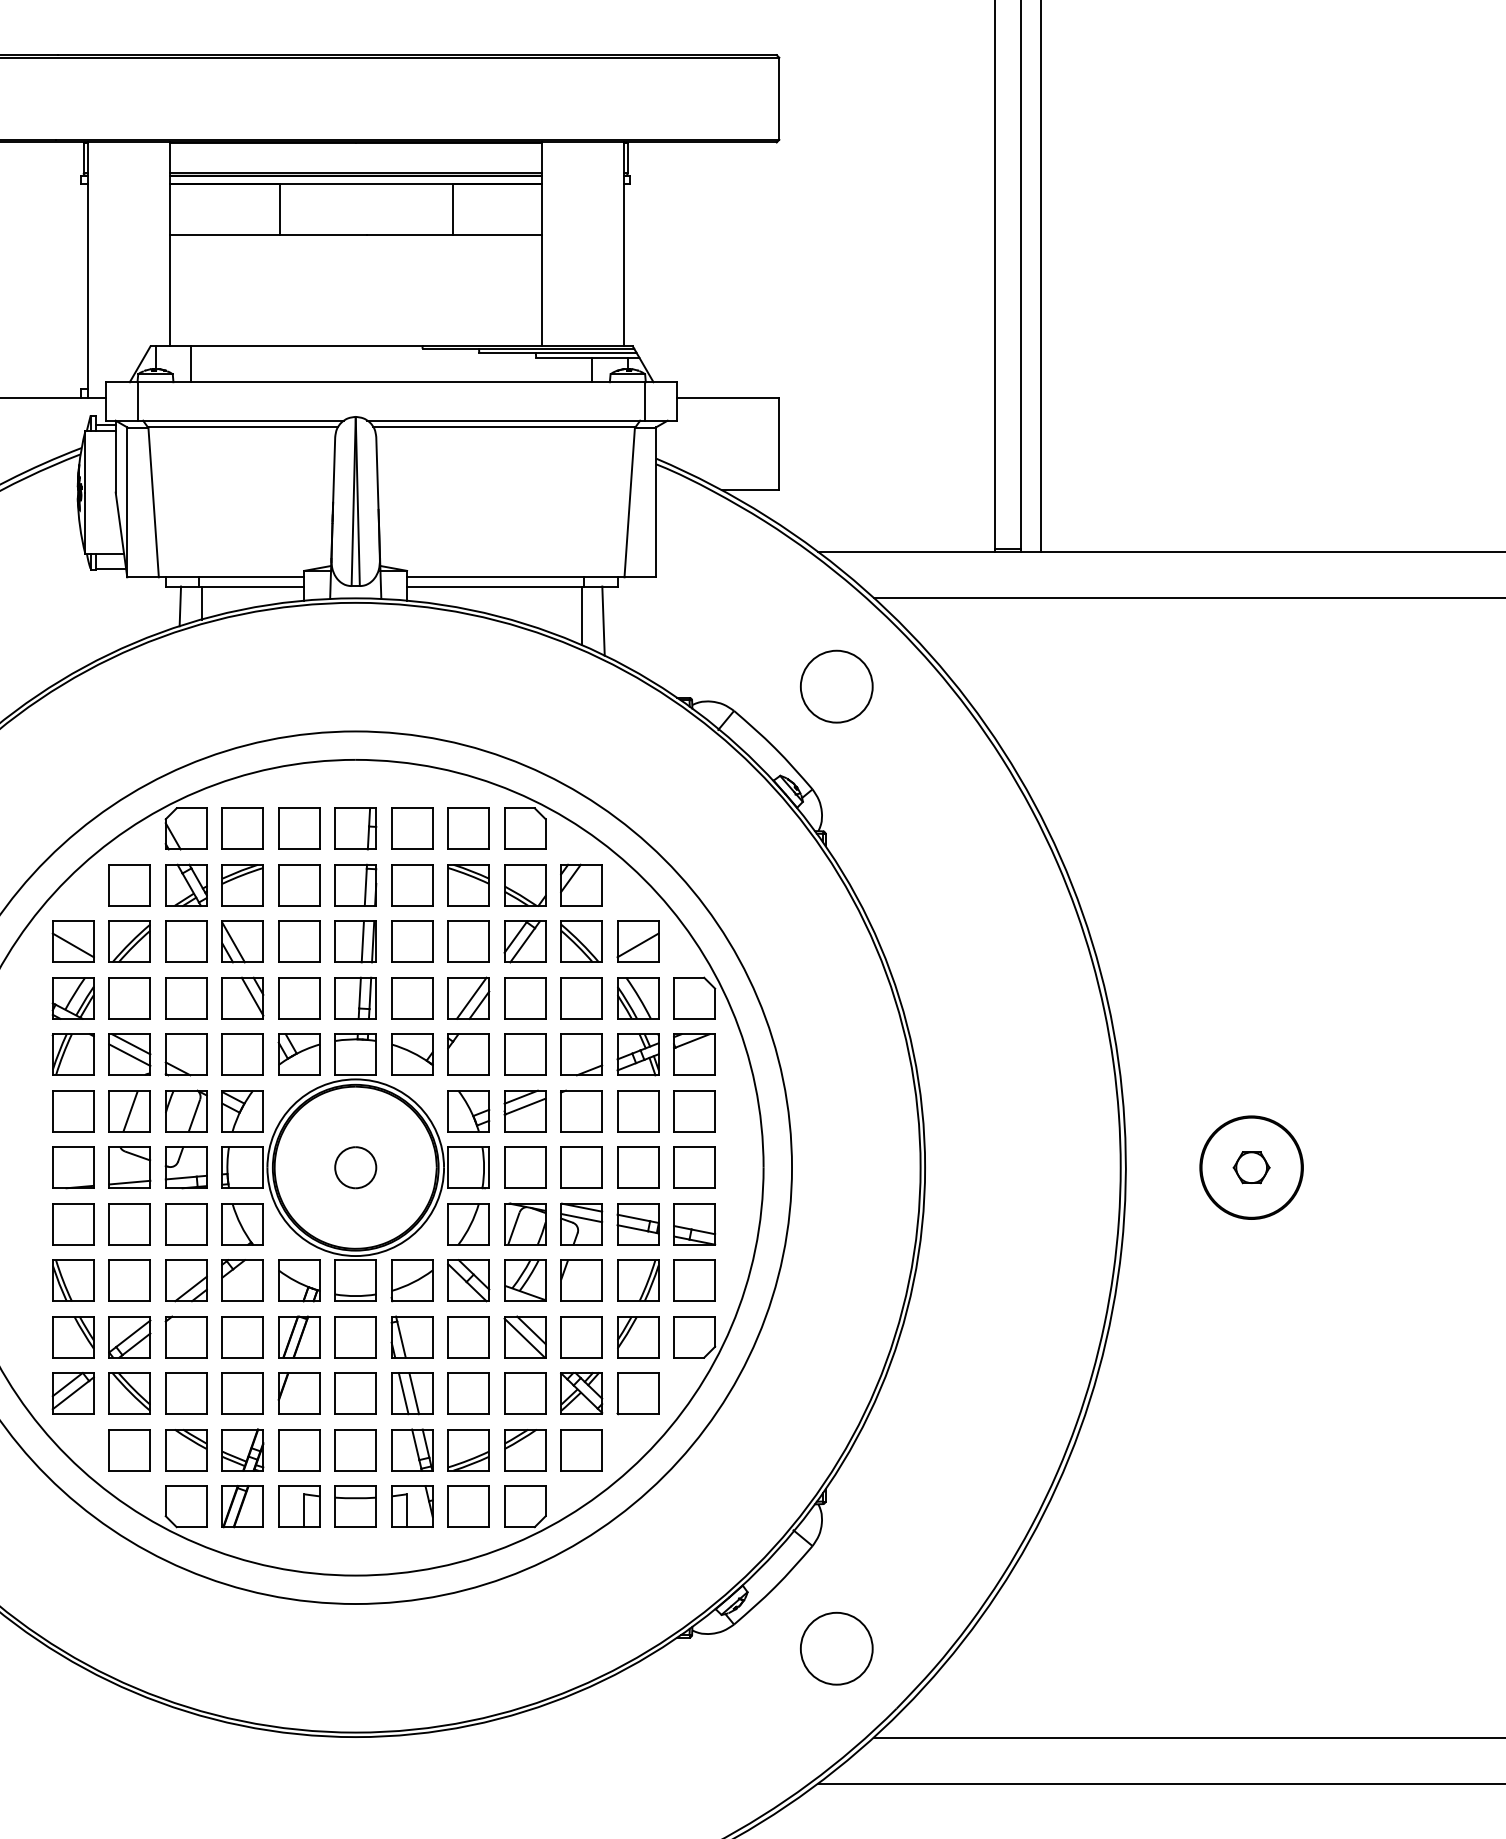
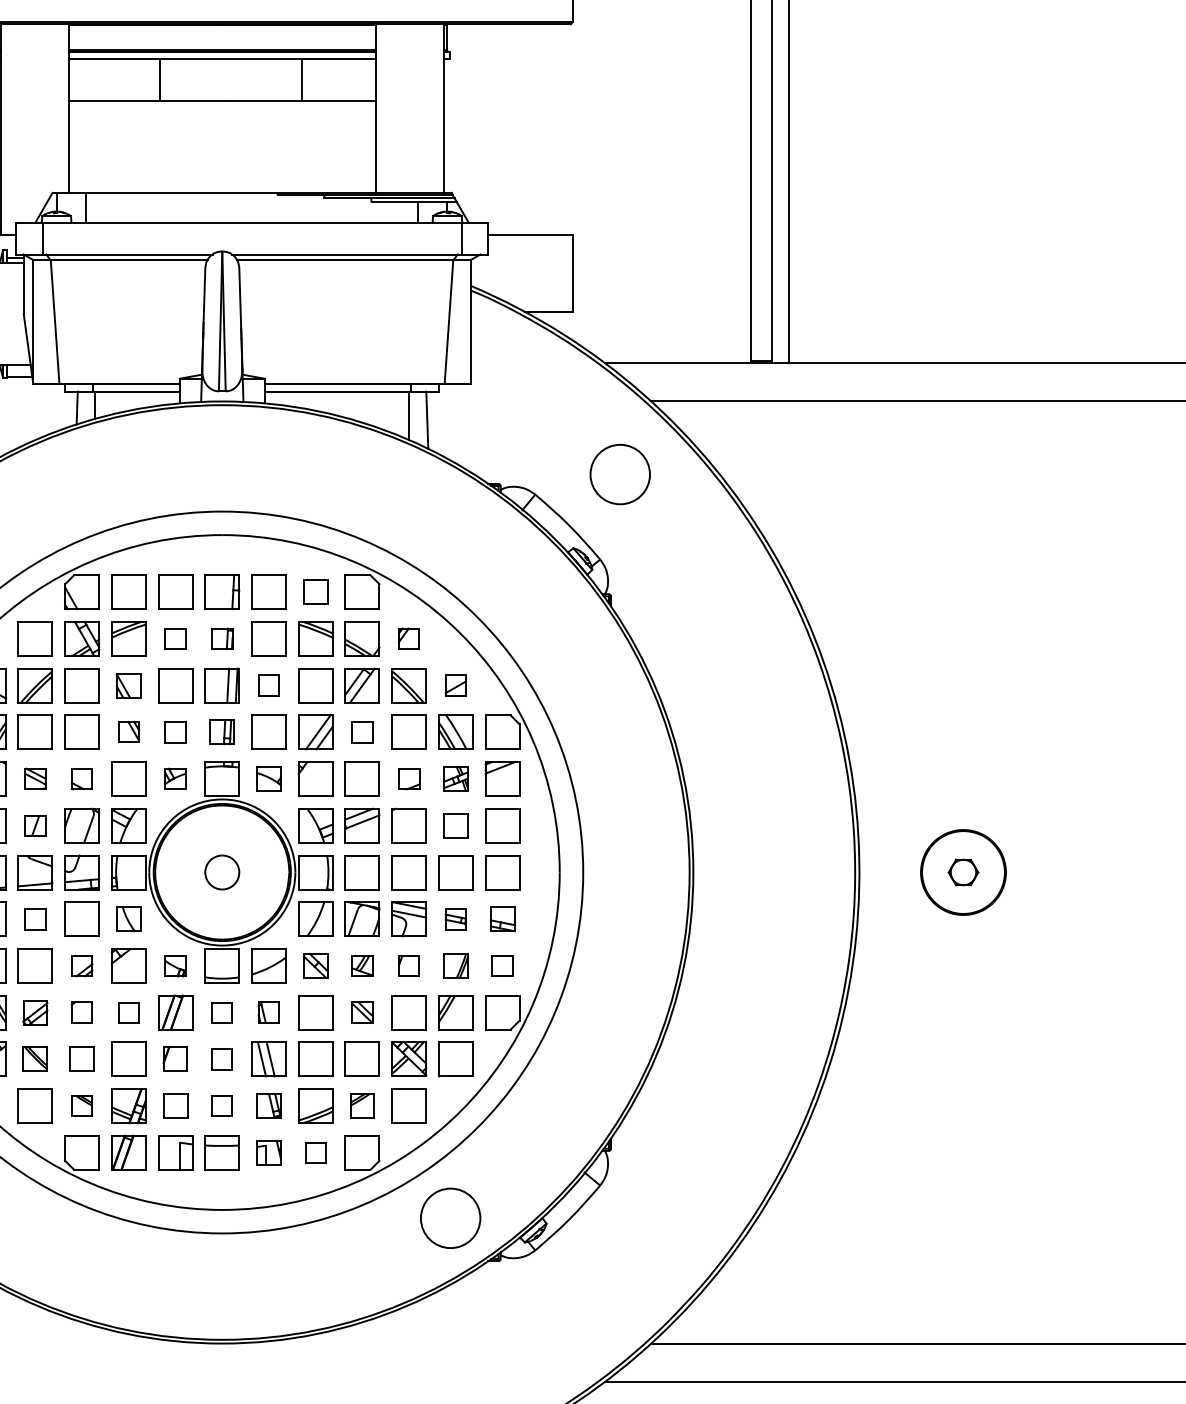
part: (468, 828) -> (315, 591), size x0.7
part: (355, 884) -> (222, 638), size x0.6
part: (581, 884) -> (409, 638), size x0.6
part: (299, 885) -> (175, 639), size x0.6
part: (242, 941) -> (128, 685), size x0.7
part: (412, 941) -> (269, 685), size x0.6
part: (637, 941) -> (455, 685), size x0.6
part: (242, 997) -> (128, 731), size x0.6
part: (355, 997) -> (222, 731), size x0.7
part: (299, 998) -> (175, 732), size x0.6
part: (525, 998) -> (362, 732), size x0.6
part: (129, 1054) -> (35, 778), size x0.6
part: (185, 1054) -> (81, 778), size x0.6
part: (298, 1054) -> (174, 778), size x0.6
part: (412, 1054) -> (269, 778), size x0.7
part: (581, 1054) -> (409, 778), size x0.6
part: (637, 1054) -> (455, 778), size x0.7
part: (129, 1111) -> (35, 826), size x0.6
part: (638, 1111) -> (456, 826), size x0.7
part: (129, 1224) -> (35, 919), size x0.6
part: (242, 1224) -> (128, 919), size x0.7
part: (637, 1224) -> (455, 919), size x0.6
part: (694, 1224) -> (502, 919), size x0.7
part: (186, 1280) -> (82, 965), size x0.6
part: (299, 1280) -> (175, 965), size x0.6
part: (468, 1280) -> (315, 965), size x0.7
part: (525, 1280) -> (362, 965), size x0.6
part: (581, 1280) -> (409, 965), size x0.6
part: (638, 1280) -> (456, 965), size x0.7
part: (694, 1280) -> (502, 965), size x0.6
part: (185, 1336) -> (81, 1012), size x0.6
part: (411, 1336) -> (268, 1012), size x0.6
part: (524, 1336) -> (361, 1012), size x0.6
part: (129, 1337) -> (35, 1012), size x0.7
part: (242, 1337) -> (128, 1012), size x0.6
part: (355, 1337) -> (222, 1012), size x0.6
part: (129, 1393) -> (35, 1059), size x0.7
part: (186, 1393) -> (82, 1059), size x0.7
part: (298, 1393) -> (174, 1059), size x0.7
part: (355, 1393) -> (222, 1059), size x0.6
part: (412, 1449) -> (269, 1105), size x0.7
part: (186, 1450) -> (82, 1106), size x0.6
part: (299, 1450) -> (175, 1106), size x0.7
part: (355, 1450) -> (222, 1106), size x0.6
part: (525, 1450) -> (362, 1106), size x0.7
part: (412, 1506) -> (269, 1152), size x0.7
part: (468, 1506) -> (315, 1152), size x0.6
circle: (836, 1648) -> (450, 1218), moved

